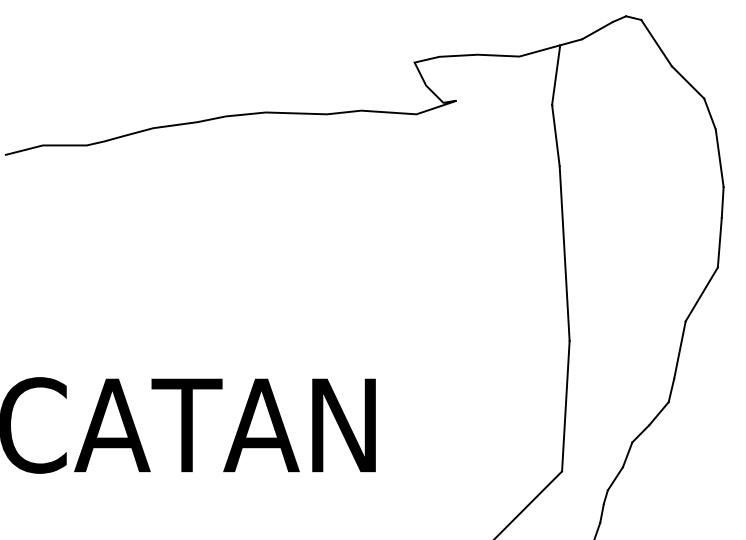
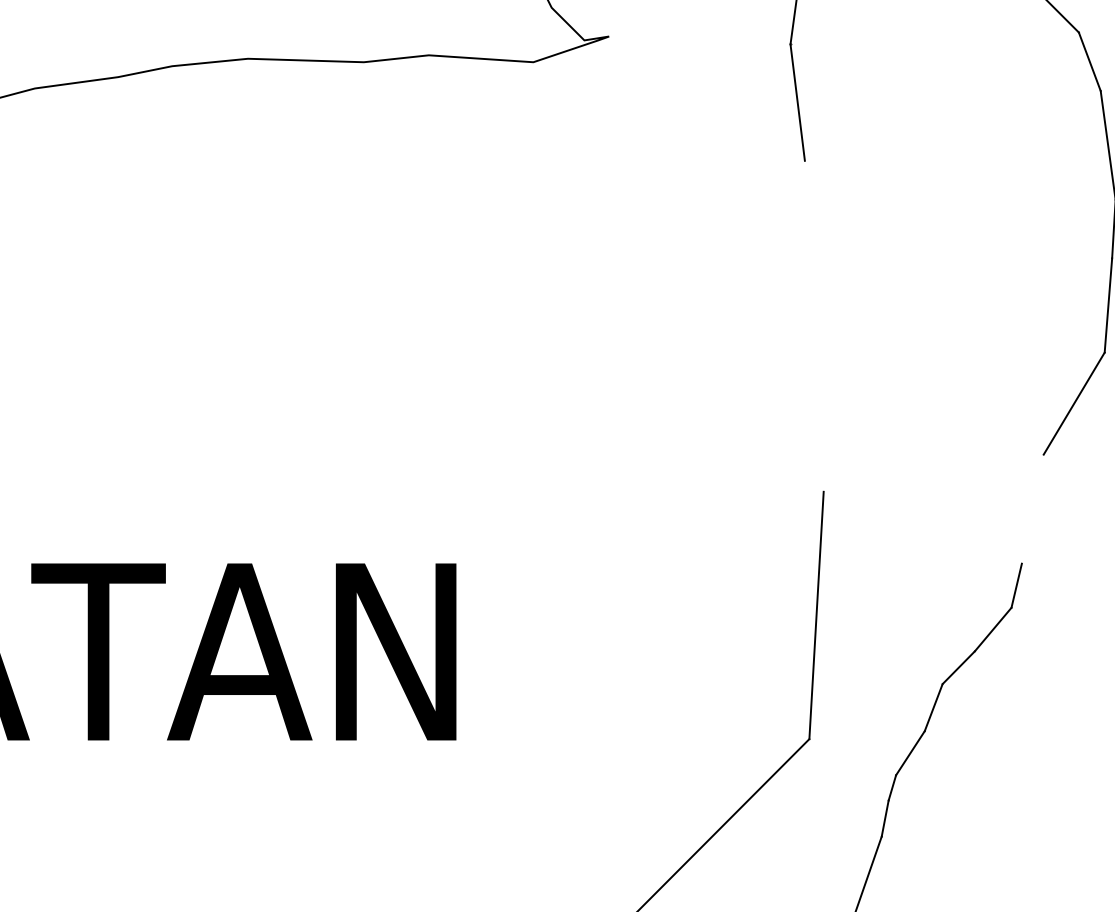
line: (564, 253) -> (813, 326), removed
line: (679, 349) -> (1031, 508), removed

